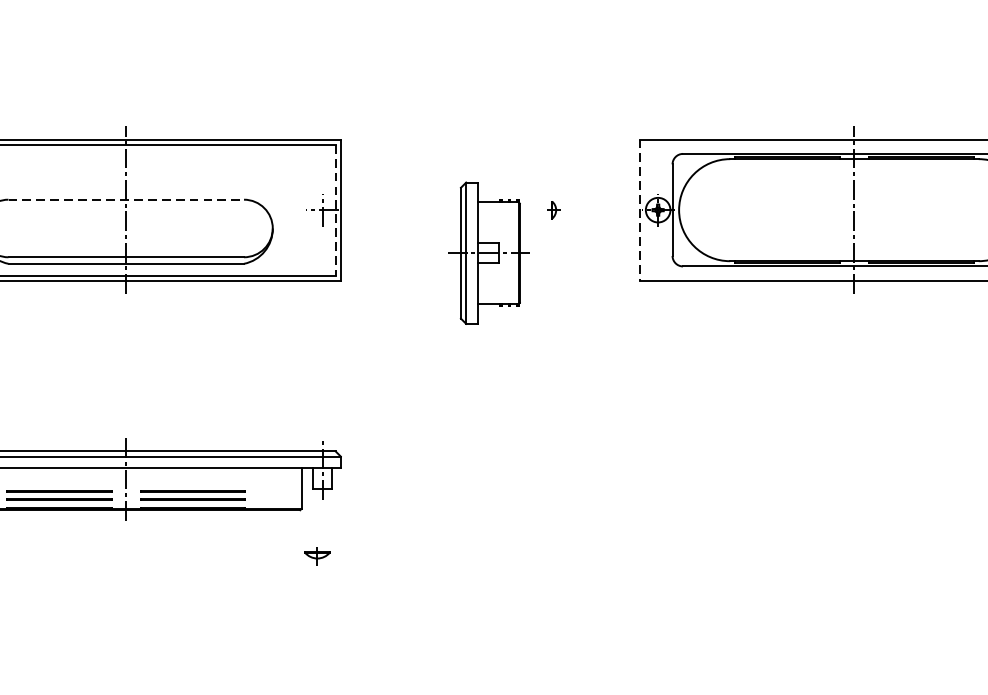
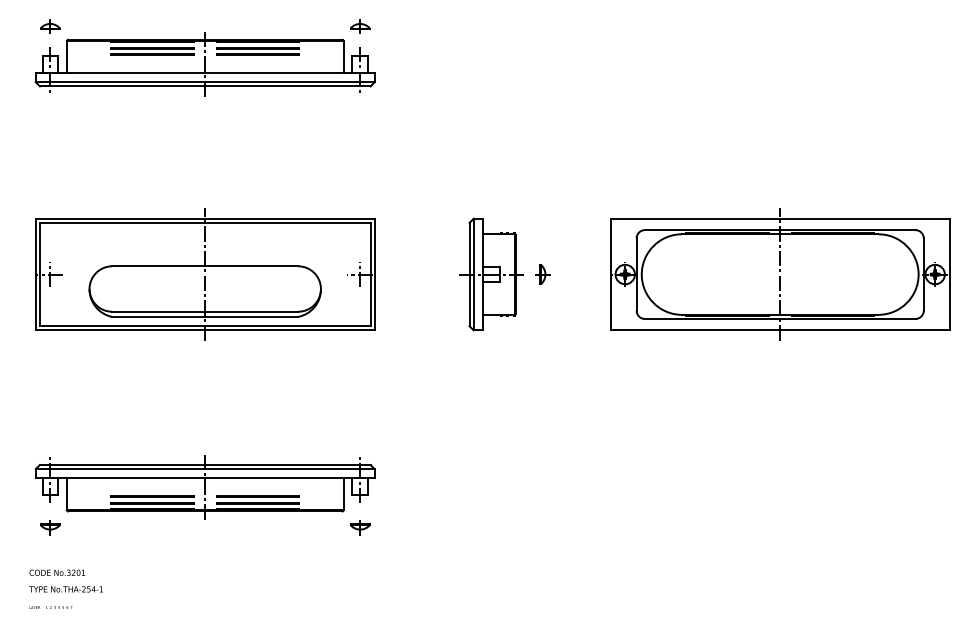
line: (126, 199) -> (205, 266), dashed -> solid
line: (335, 210) -> (370, 274), dashed -> solid
part: (553, 210) -> (542, 274), size x1.43
line: (639, 210) -> (610, 274), dashed -> solid
part: (488, 253) -> (491, 274), moved
part: (317, 555) -> (360, 527), moved

